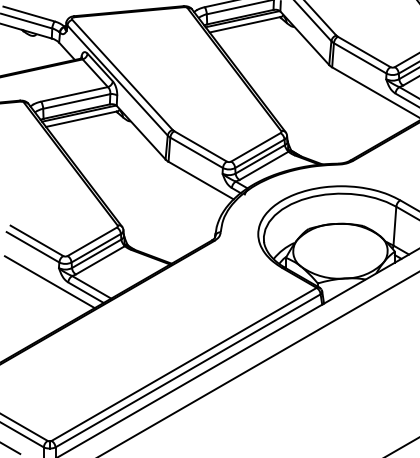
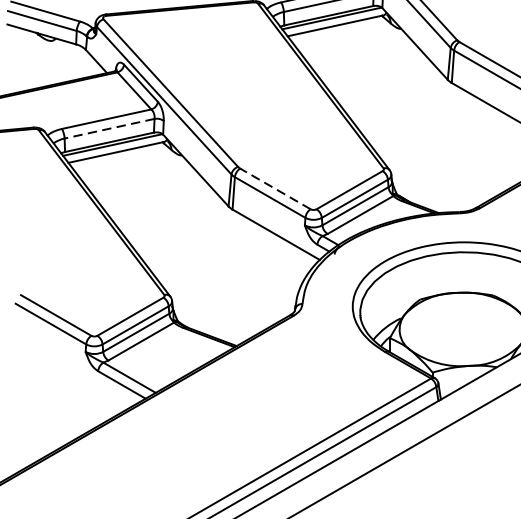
line: (76, 101) -> (109, 128), solid -> dashed
line: (200, 146) -> (275, 189), solid -> dashed
line: (49, 282) -> (73, 371), removed

